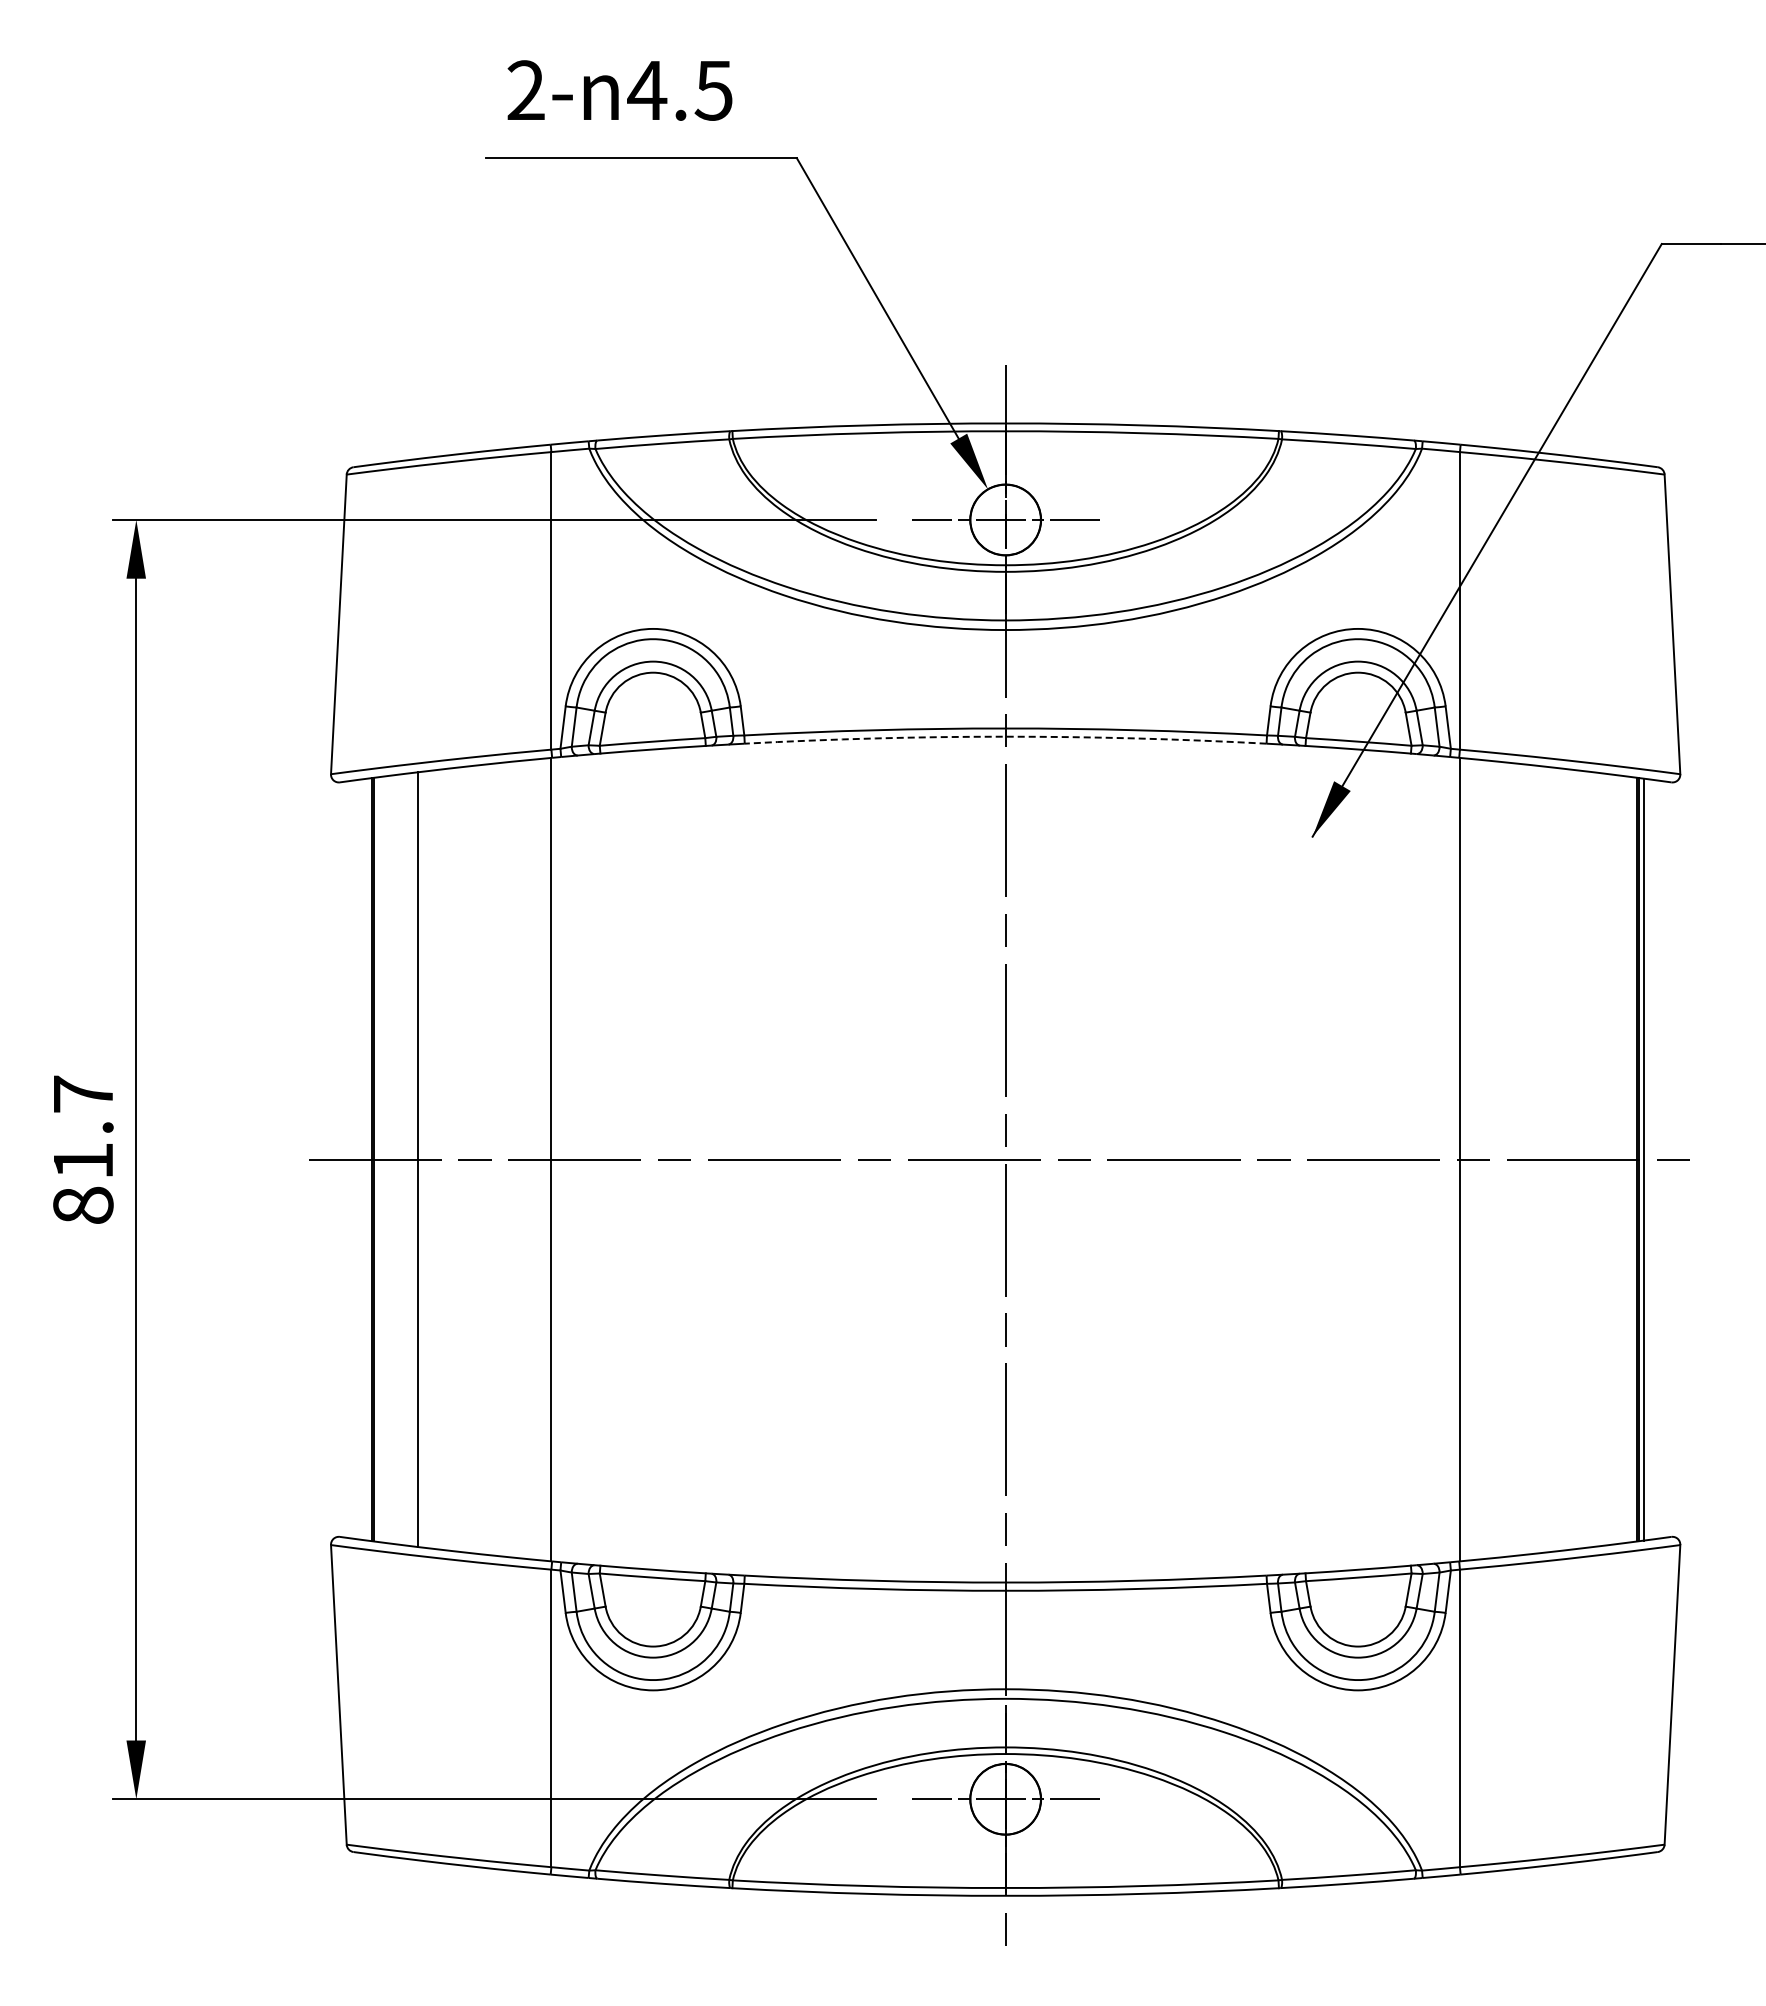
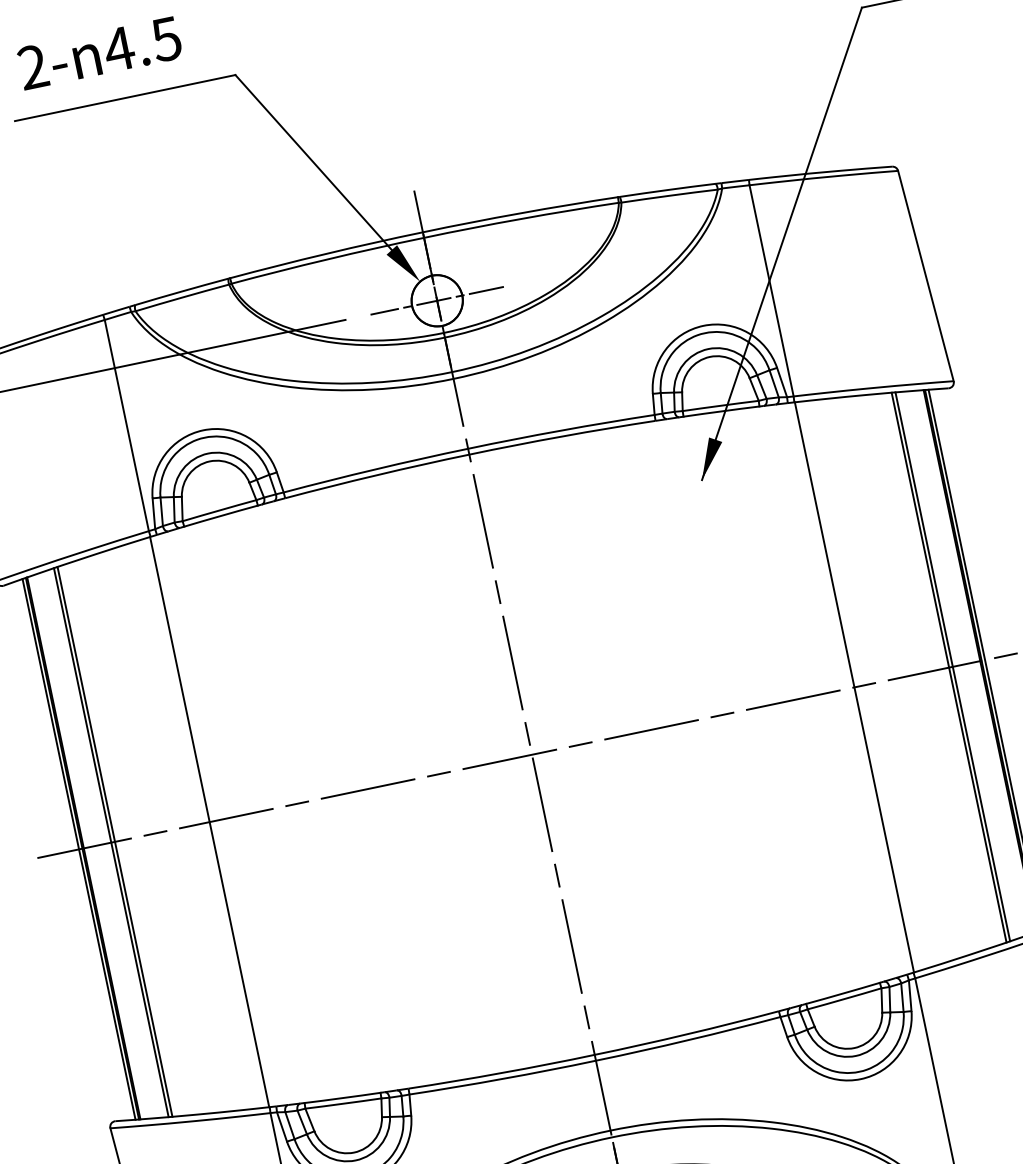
arc: (1005, 736) -> (469, 454), dashed -> solid
line: (367, 1159) -> (79, 849), added
line: (412, 1159) -> (111, 842), added
line: (1593, 1159) -> (949, 667), added
line: (1598, 1159) -> (952, 666), added

